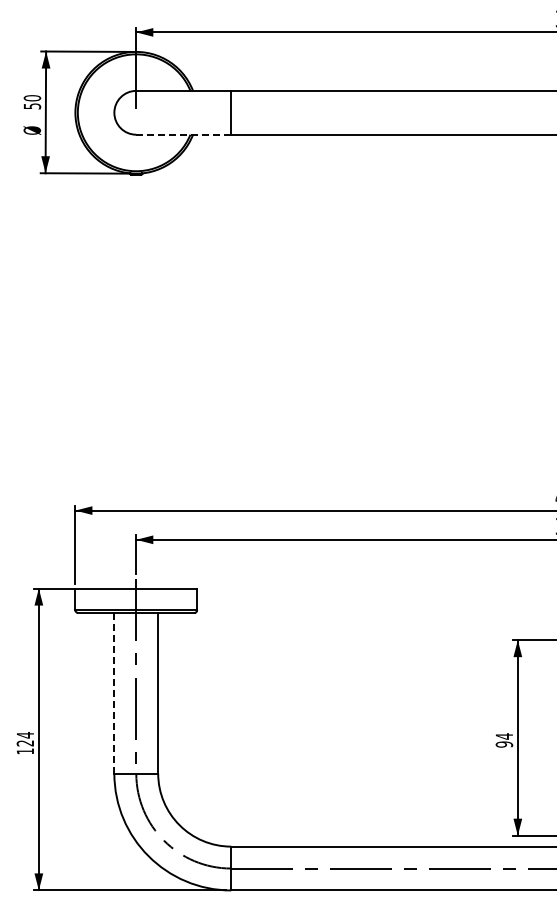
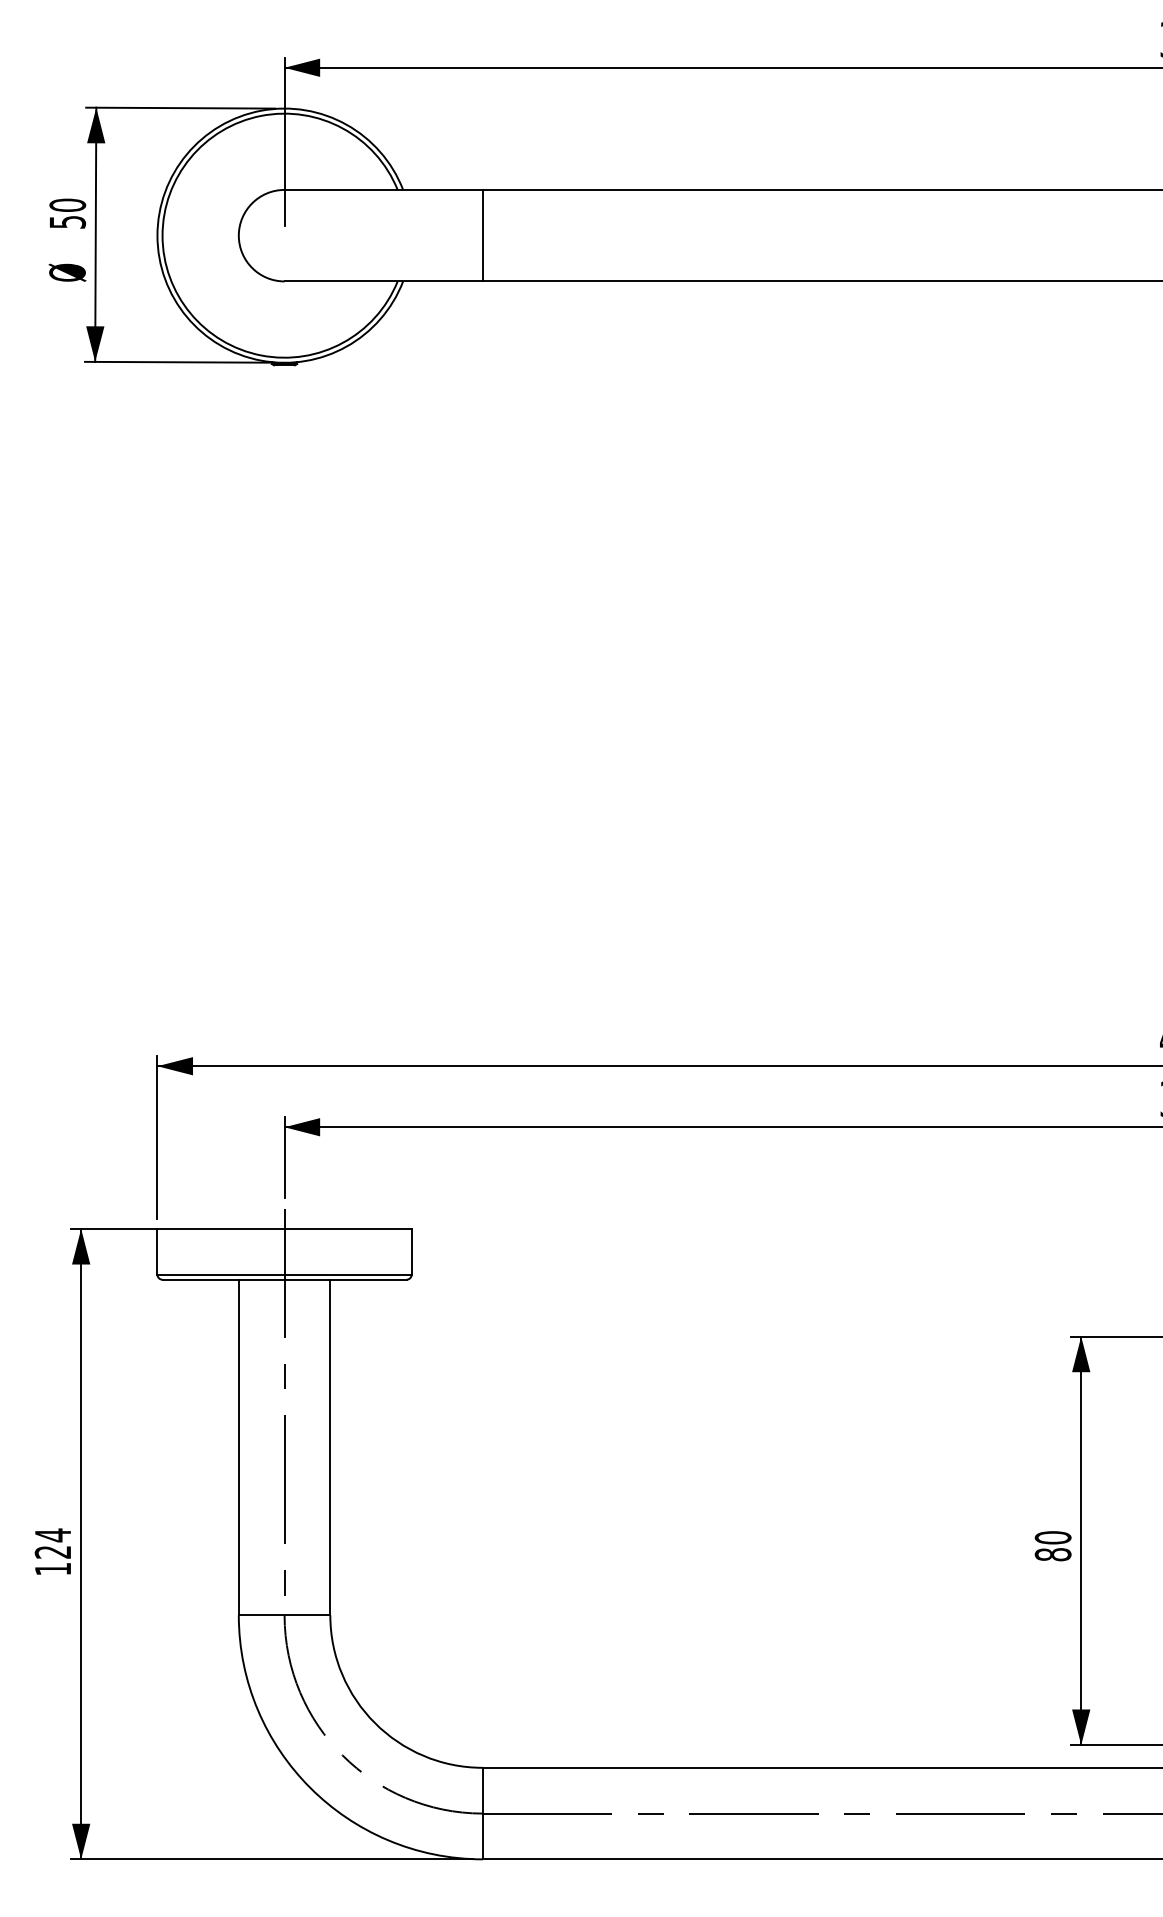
line: (184, 134) -> (385, 280), dashed -> solid
line: (114, 693) -> (239, 1448), dashed -> solid
text: (504, 740) -> (1053, 1546), 94 -> 80

